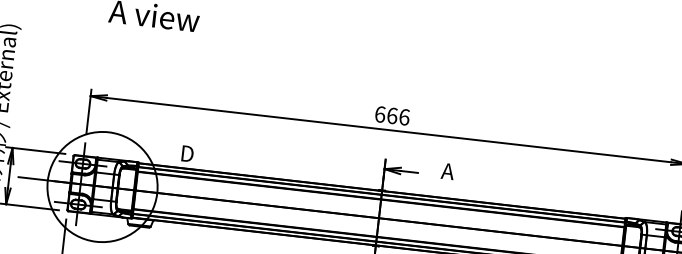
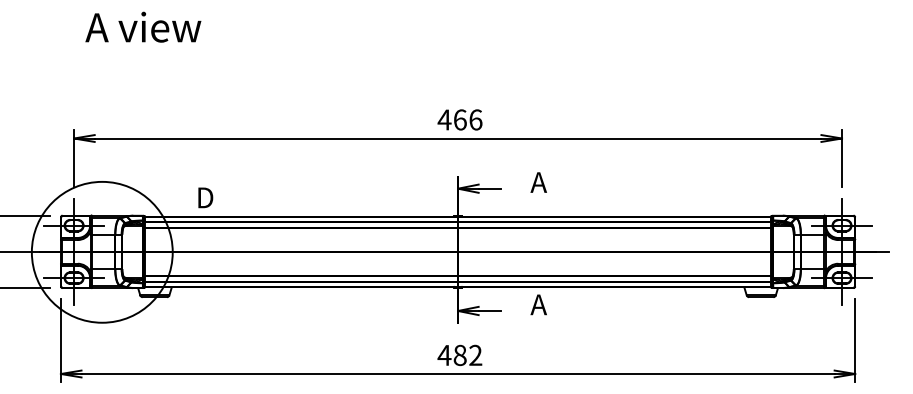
text: (380, 114) -> (444, 119), 666 -> 466

